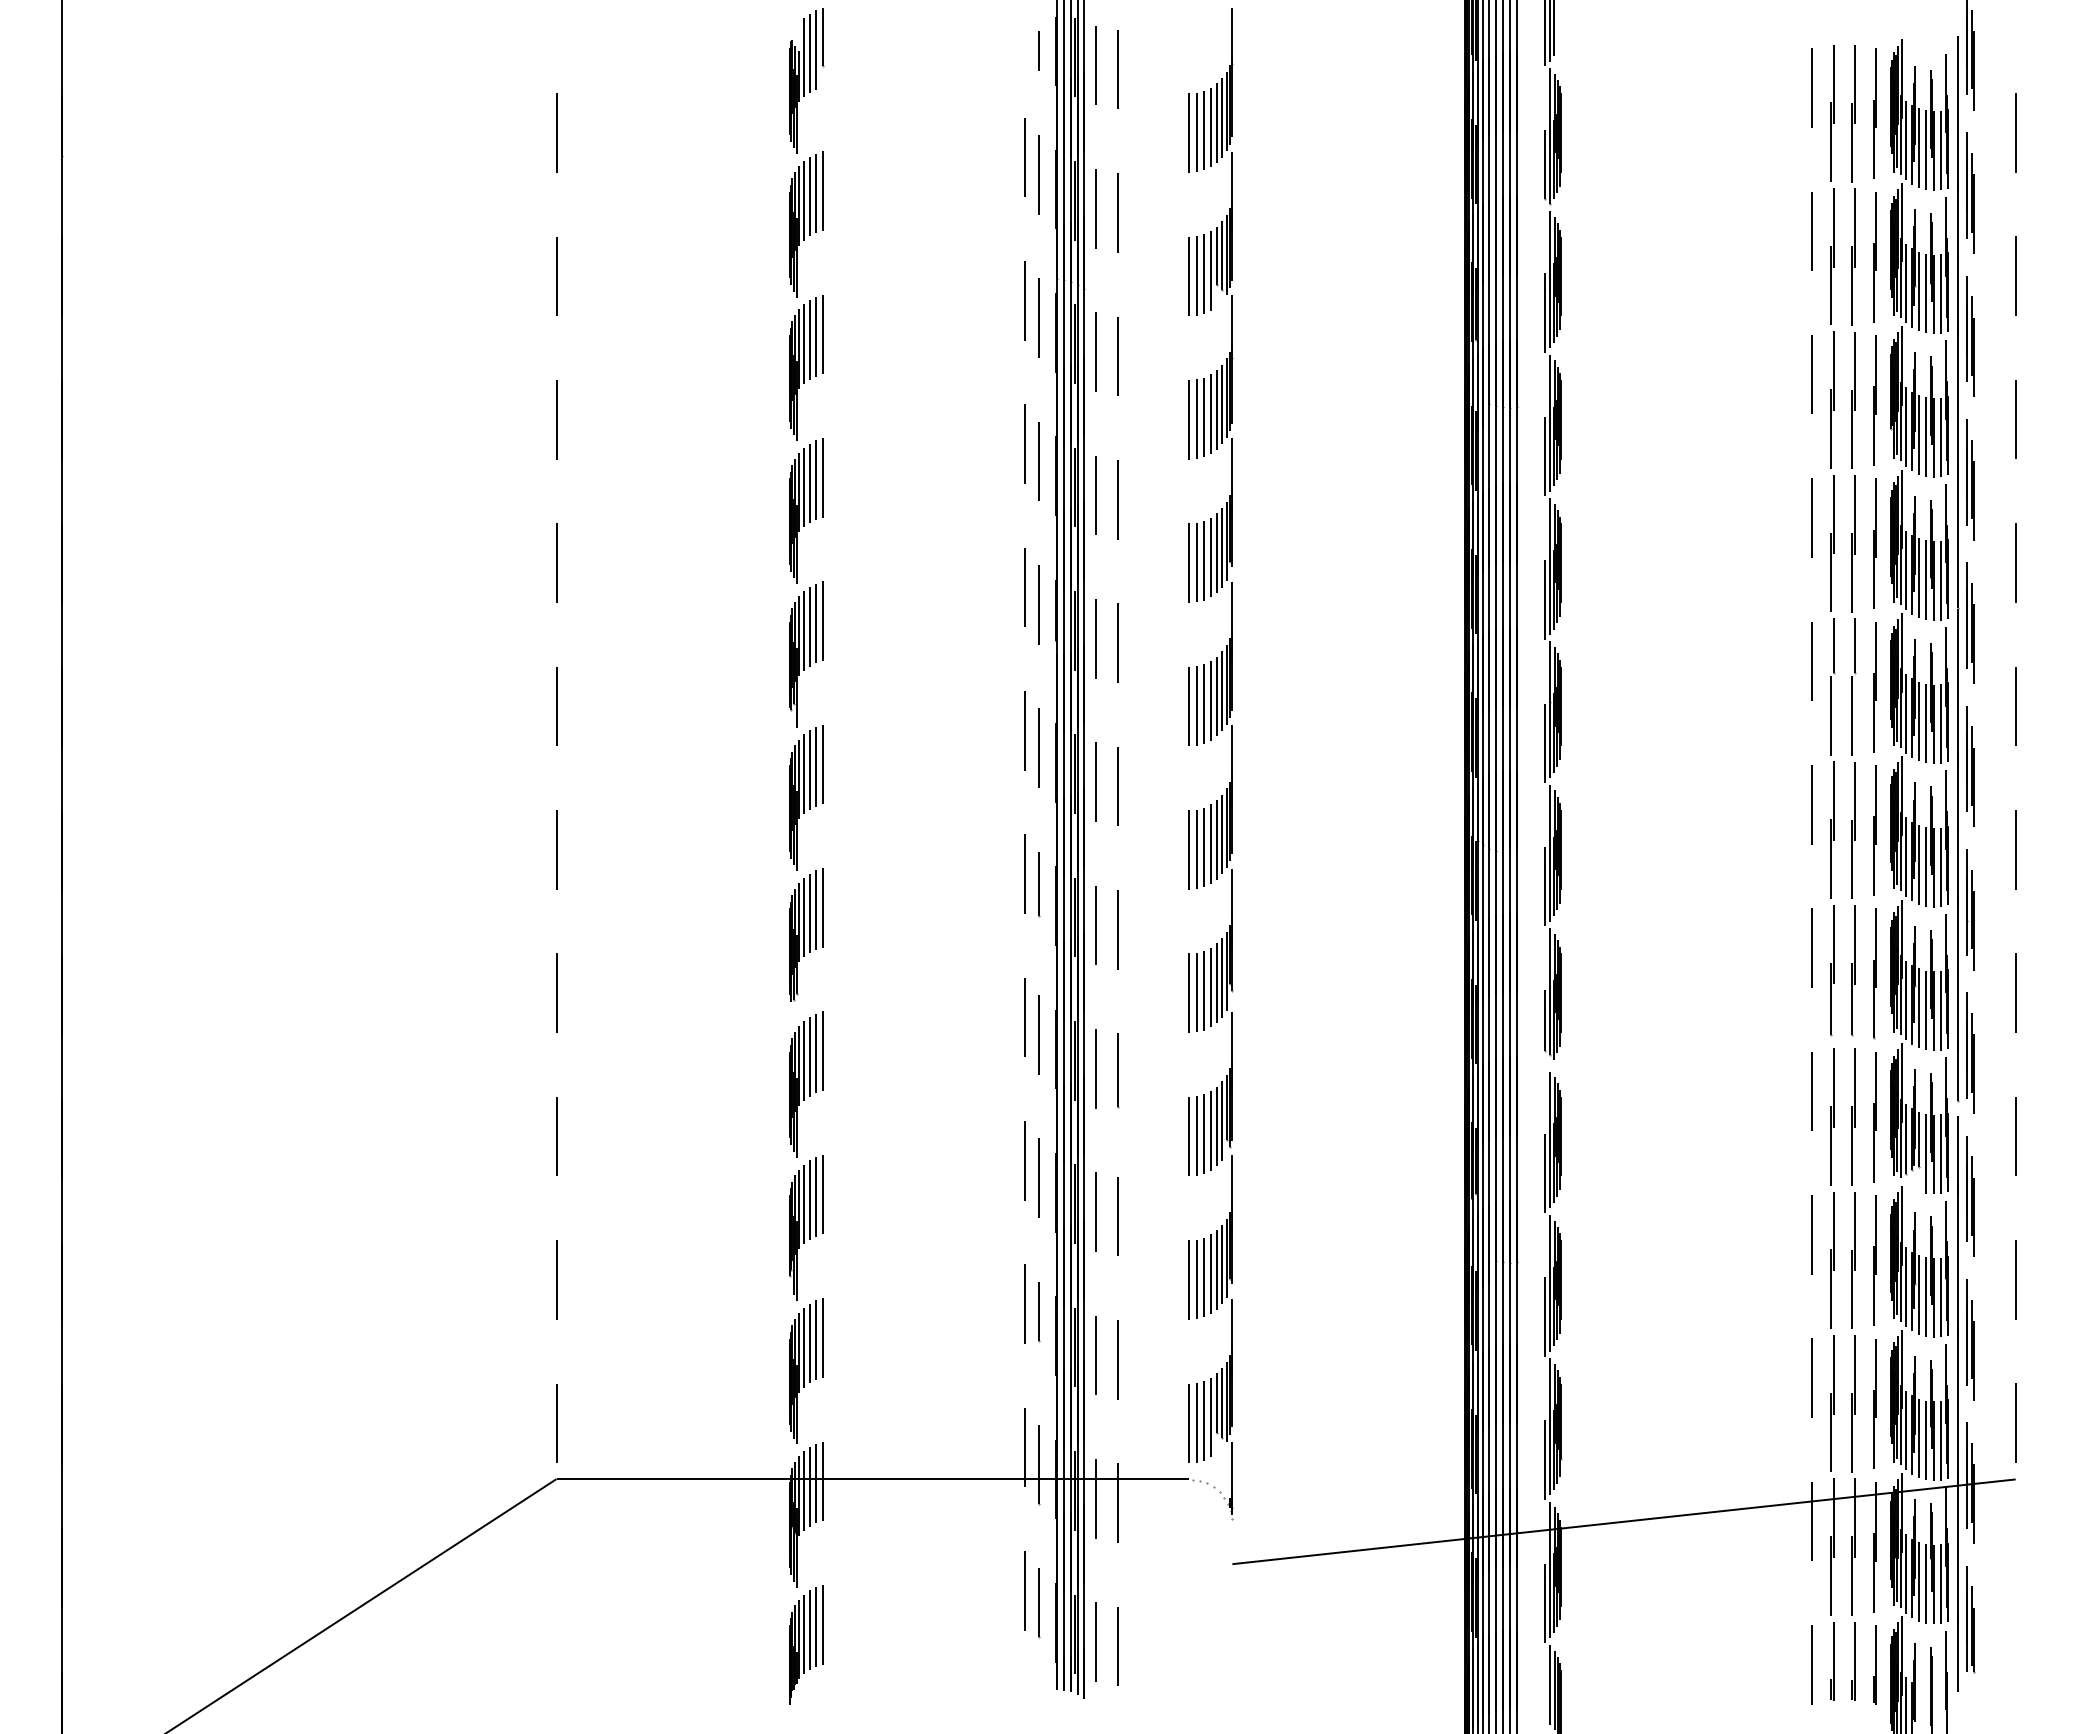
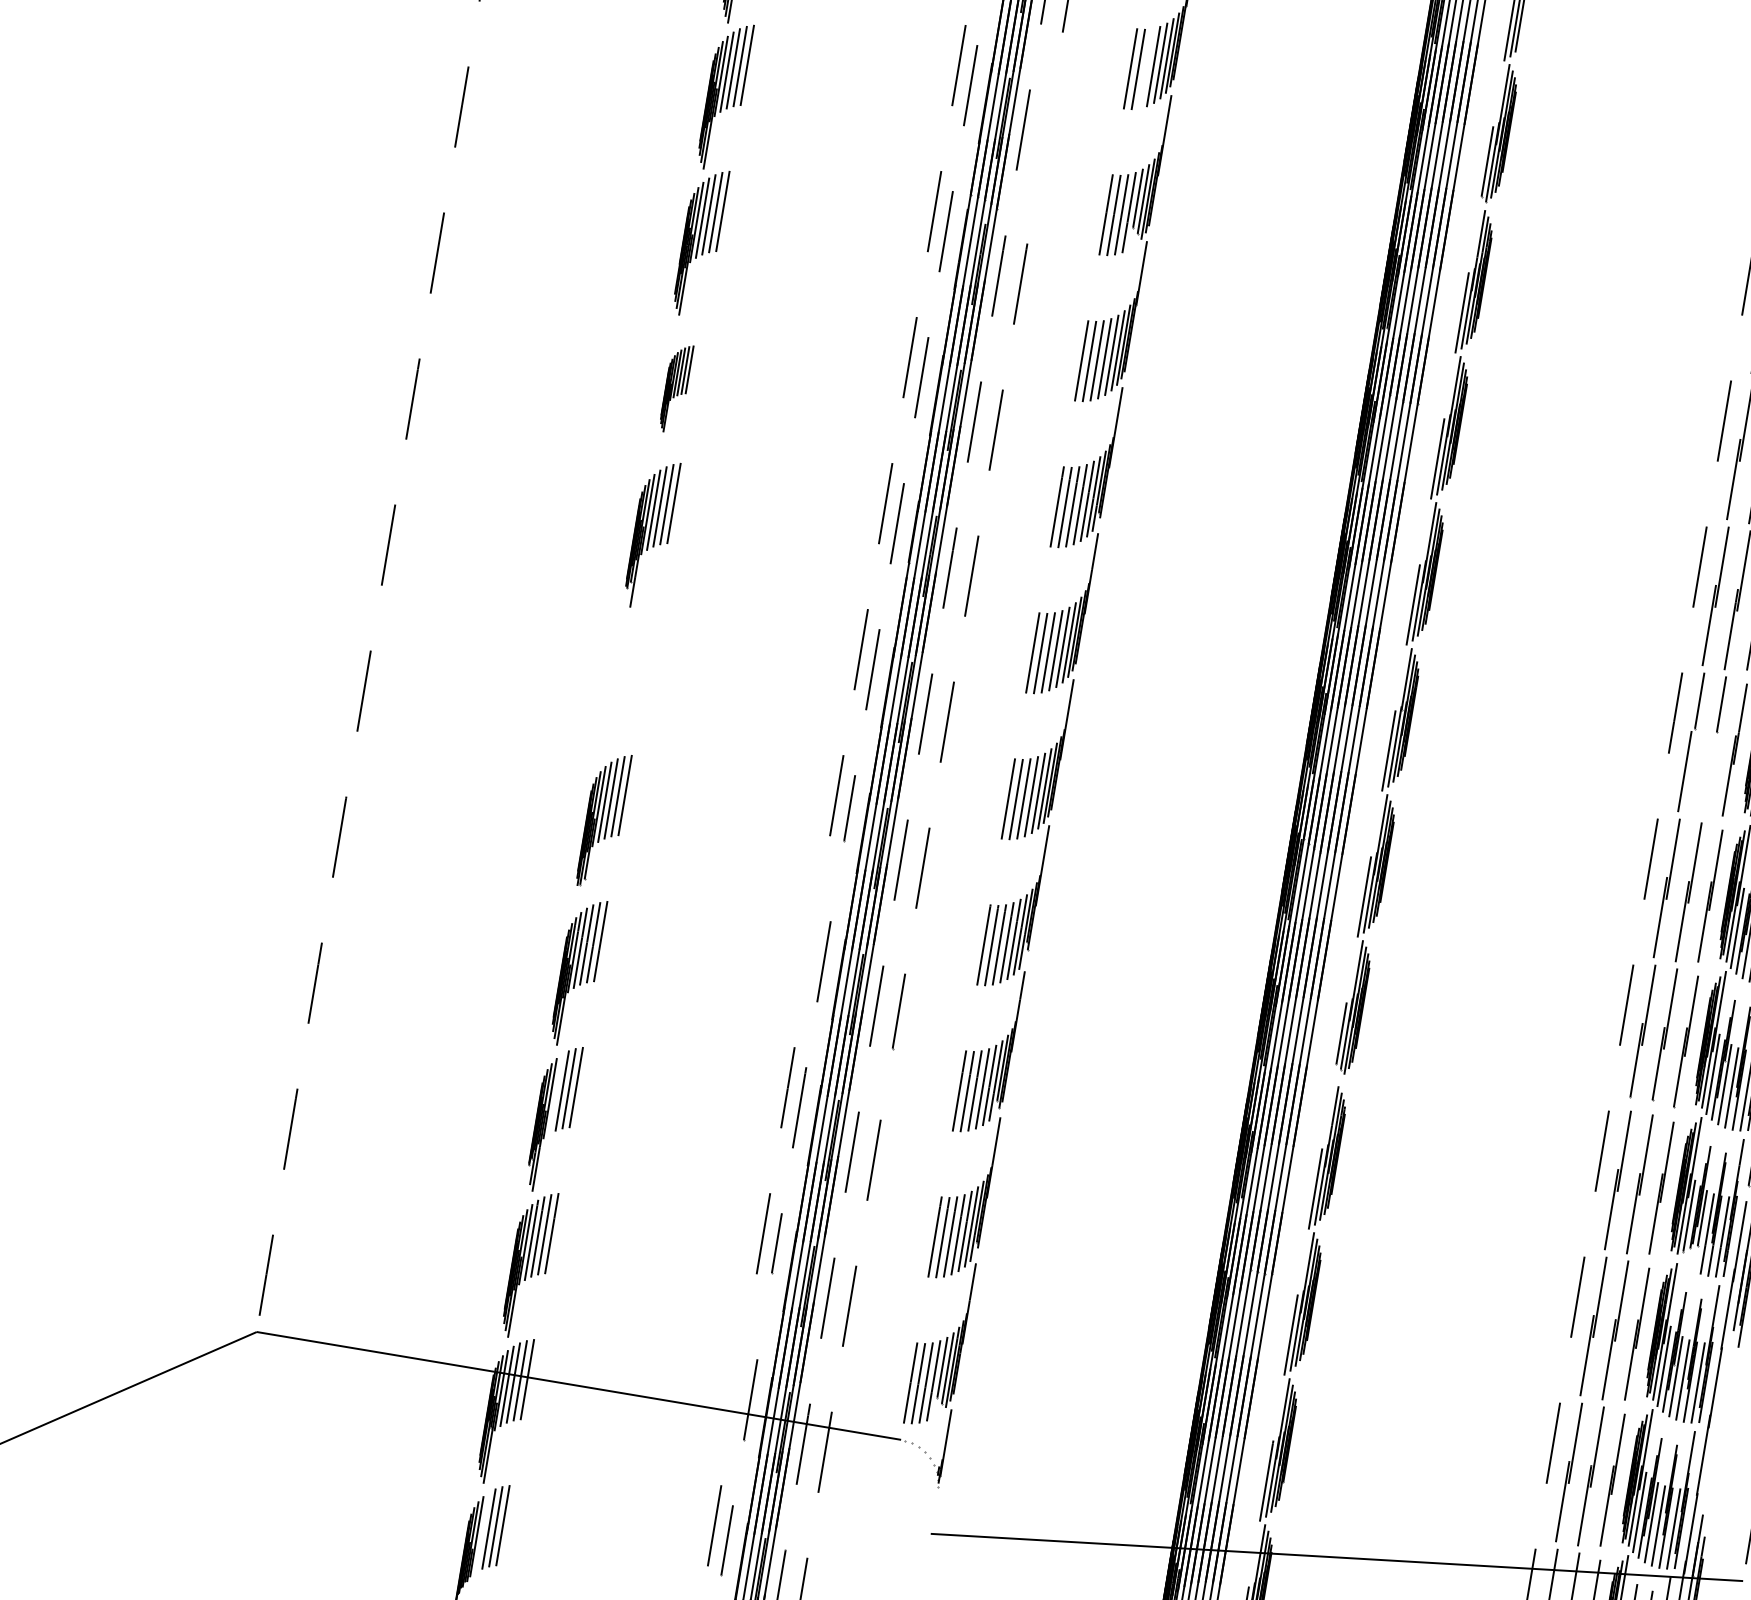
line: (1203, 130) -> (1145, 68), removed
line: (1117, 212) -> (1044, 137), removed
part: (806, 510) -> (676, 387), size x0.6
line: (1852, 715) -> (1707, 775), removed
part: (806, 797) -> (627, 680), removed
line: (1024, 1017) -> (812, 941), removed
line: (804, 1204) -> (556, 1094), removed
part: (1970, 1339) -> (1720, 1430), removed
line: (1024, 1447) -> (738, 1379), removed
line: (804, 1634) -> (482, 1532), removed

